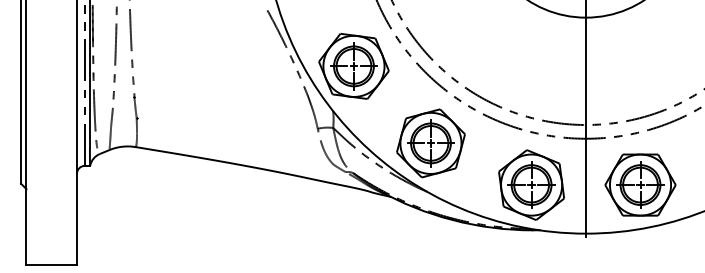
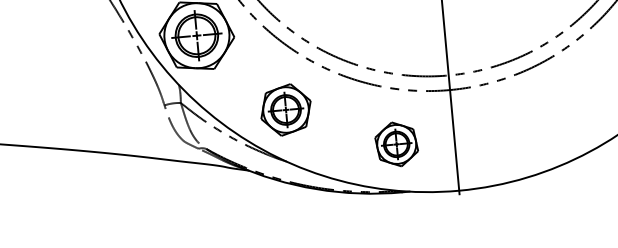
part: (430, 143) -> (285, 110), size x0.7
part: (531, 184) -> (396, 143), size x0.6
part: (640, 184) -> (512, 133), removed

